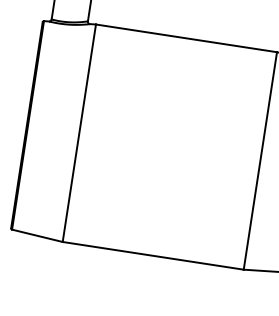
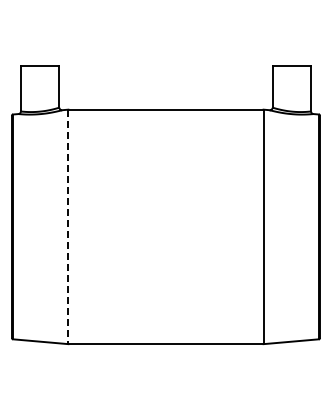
line: (79, 133) -> (68, 227), solid -> dashed

